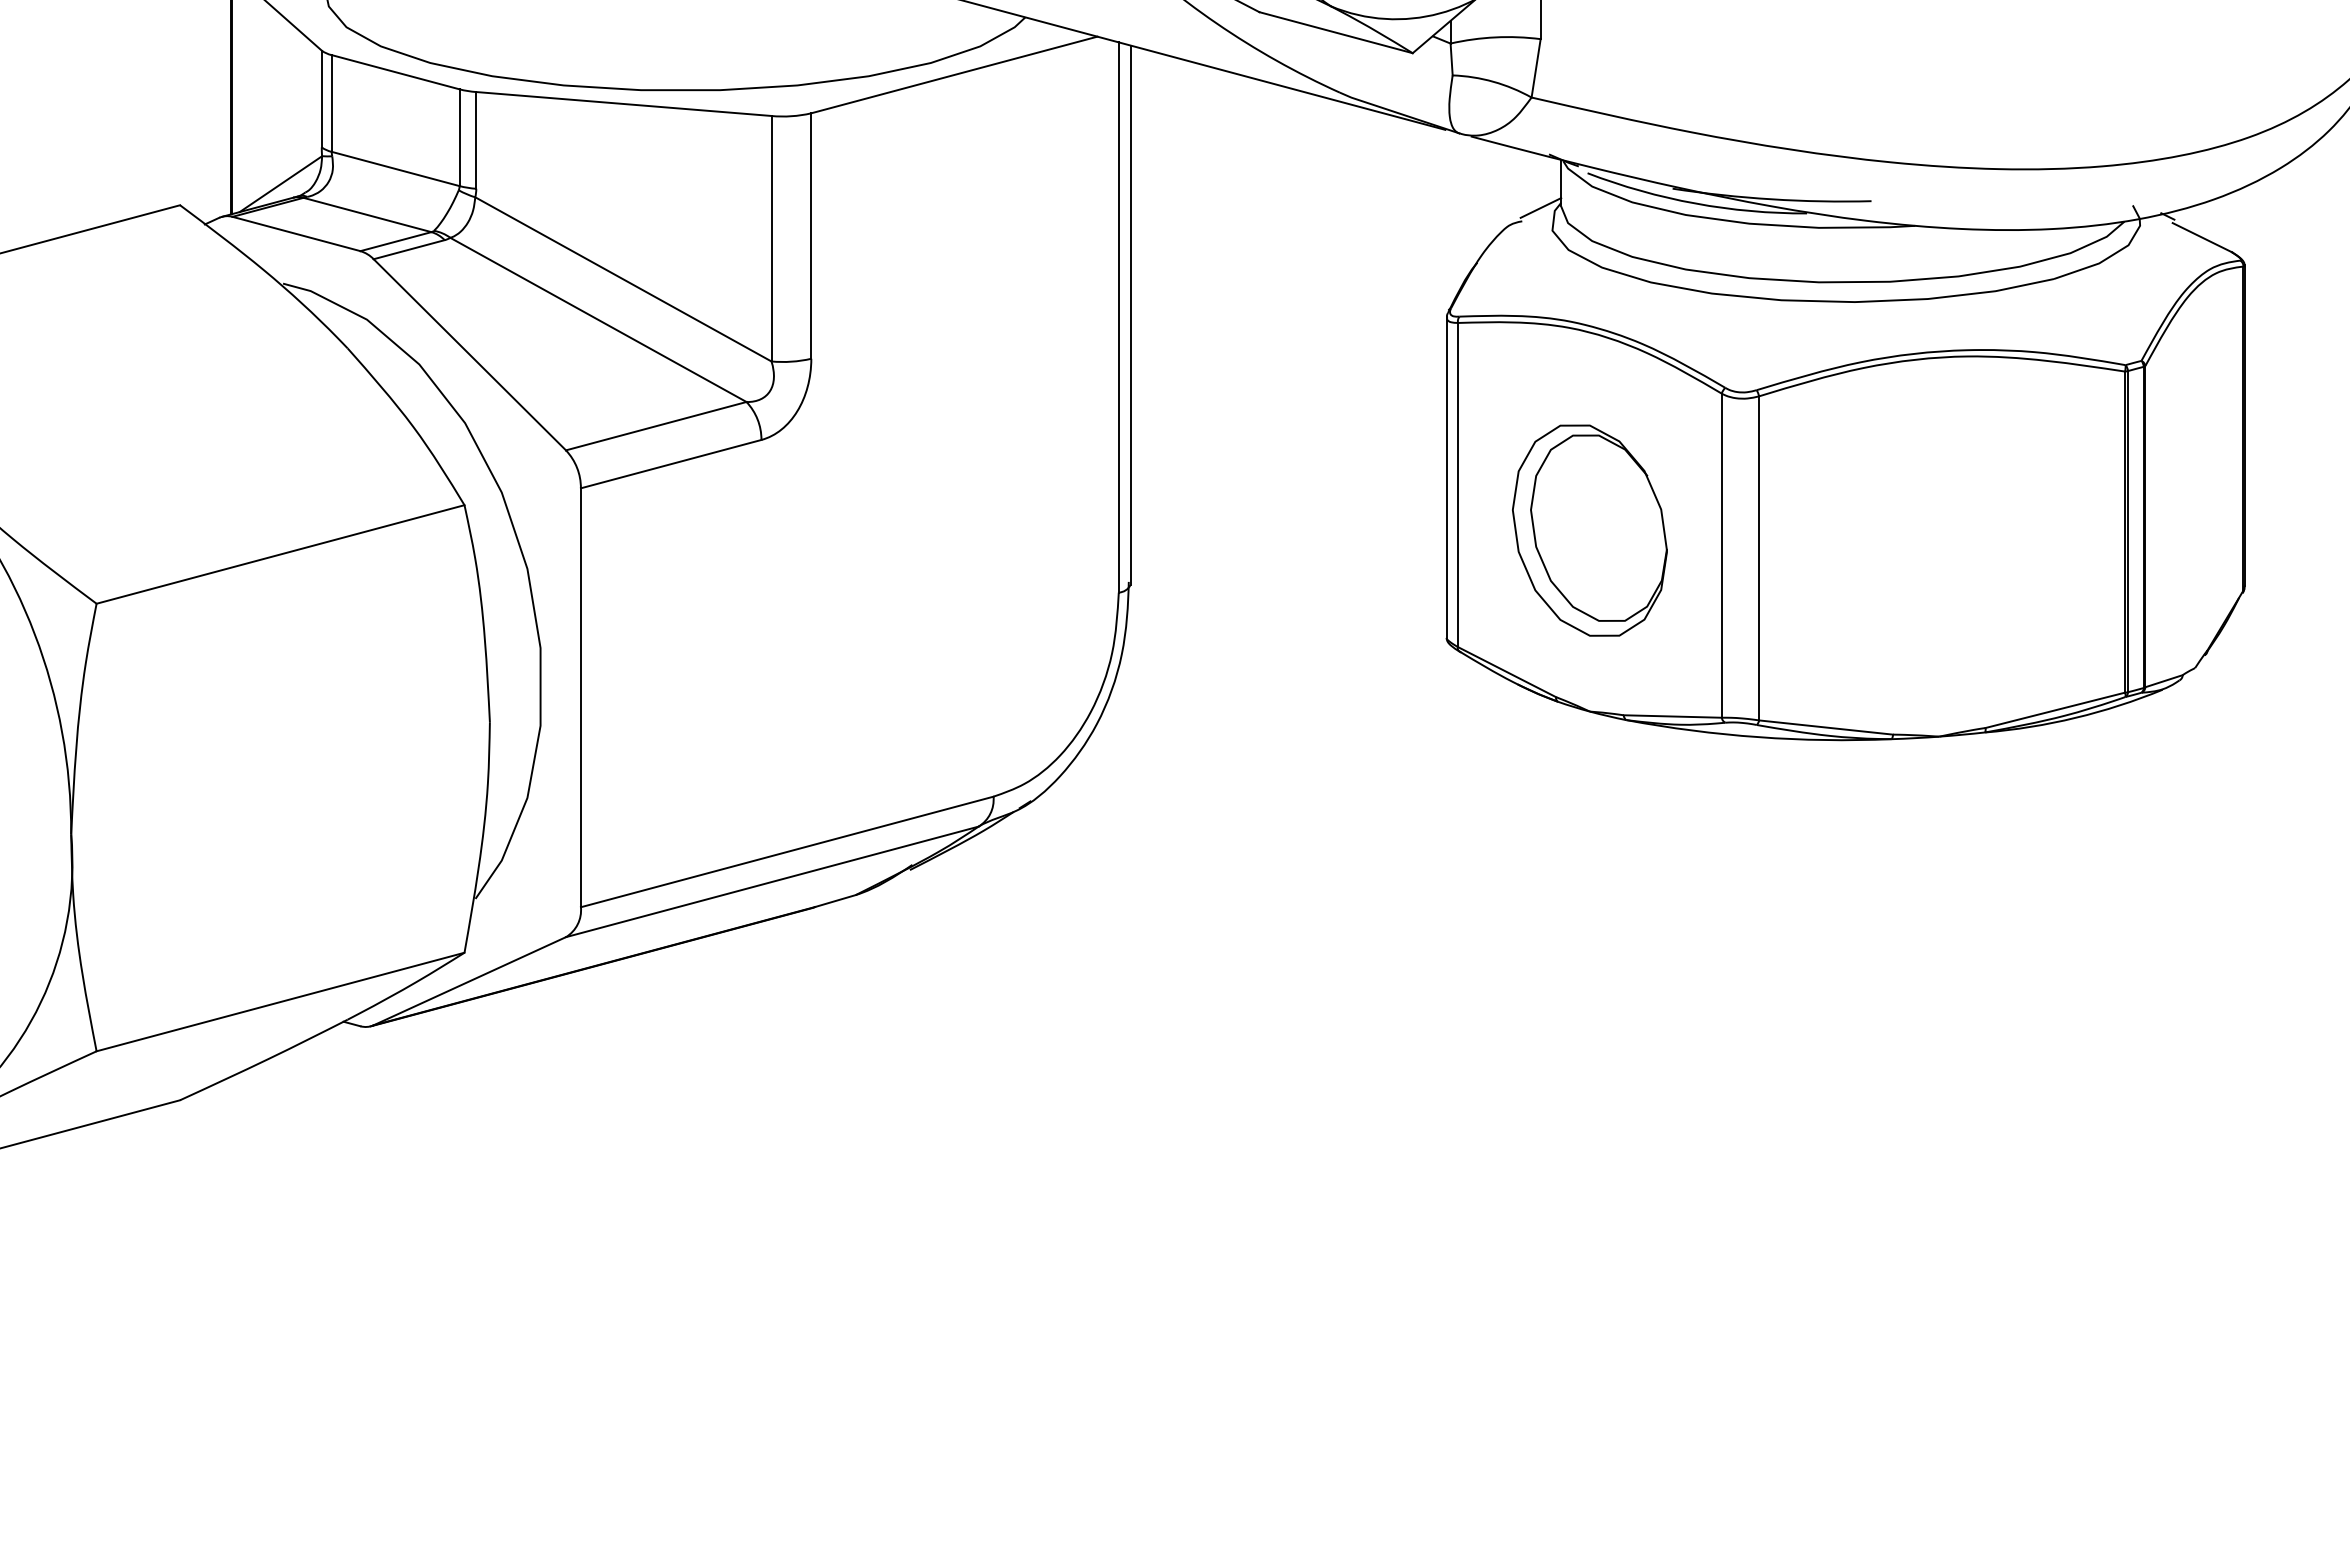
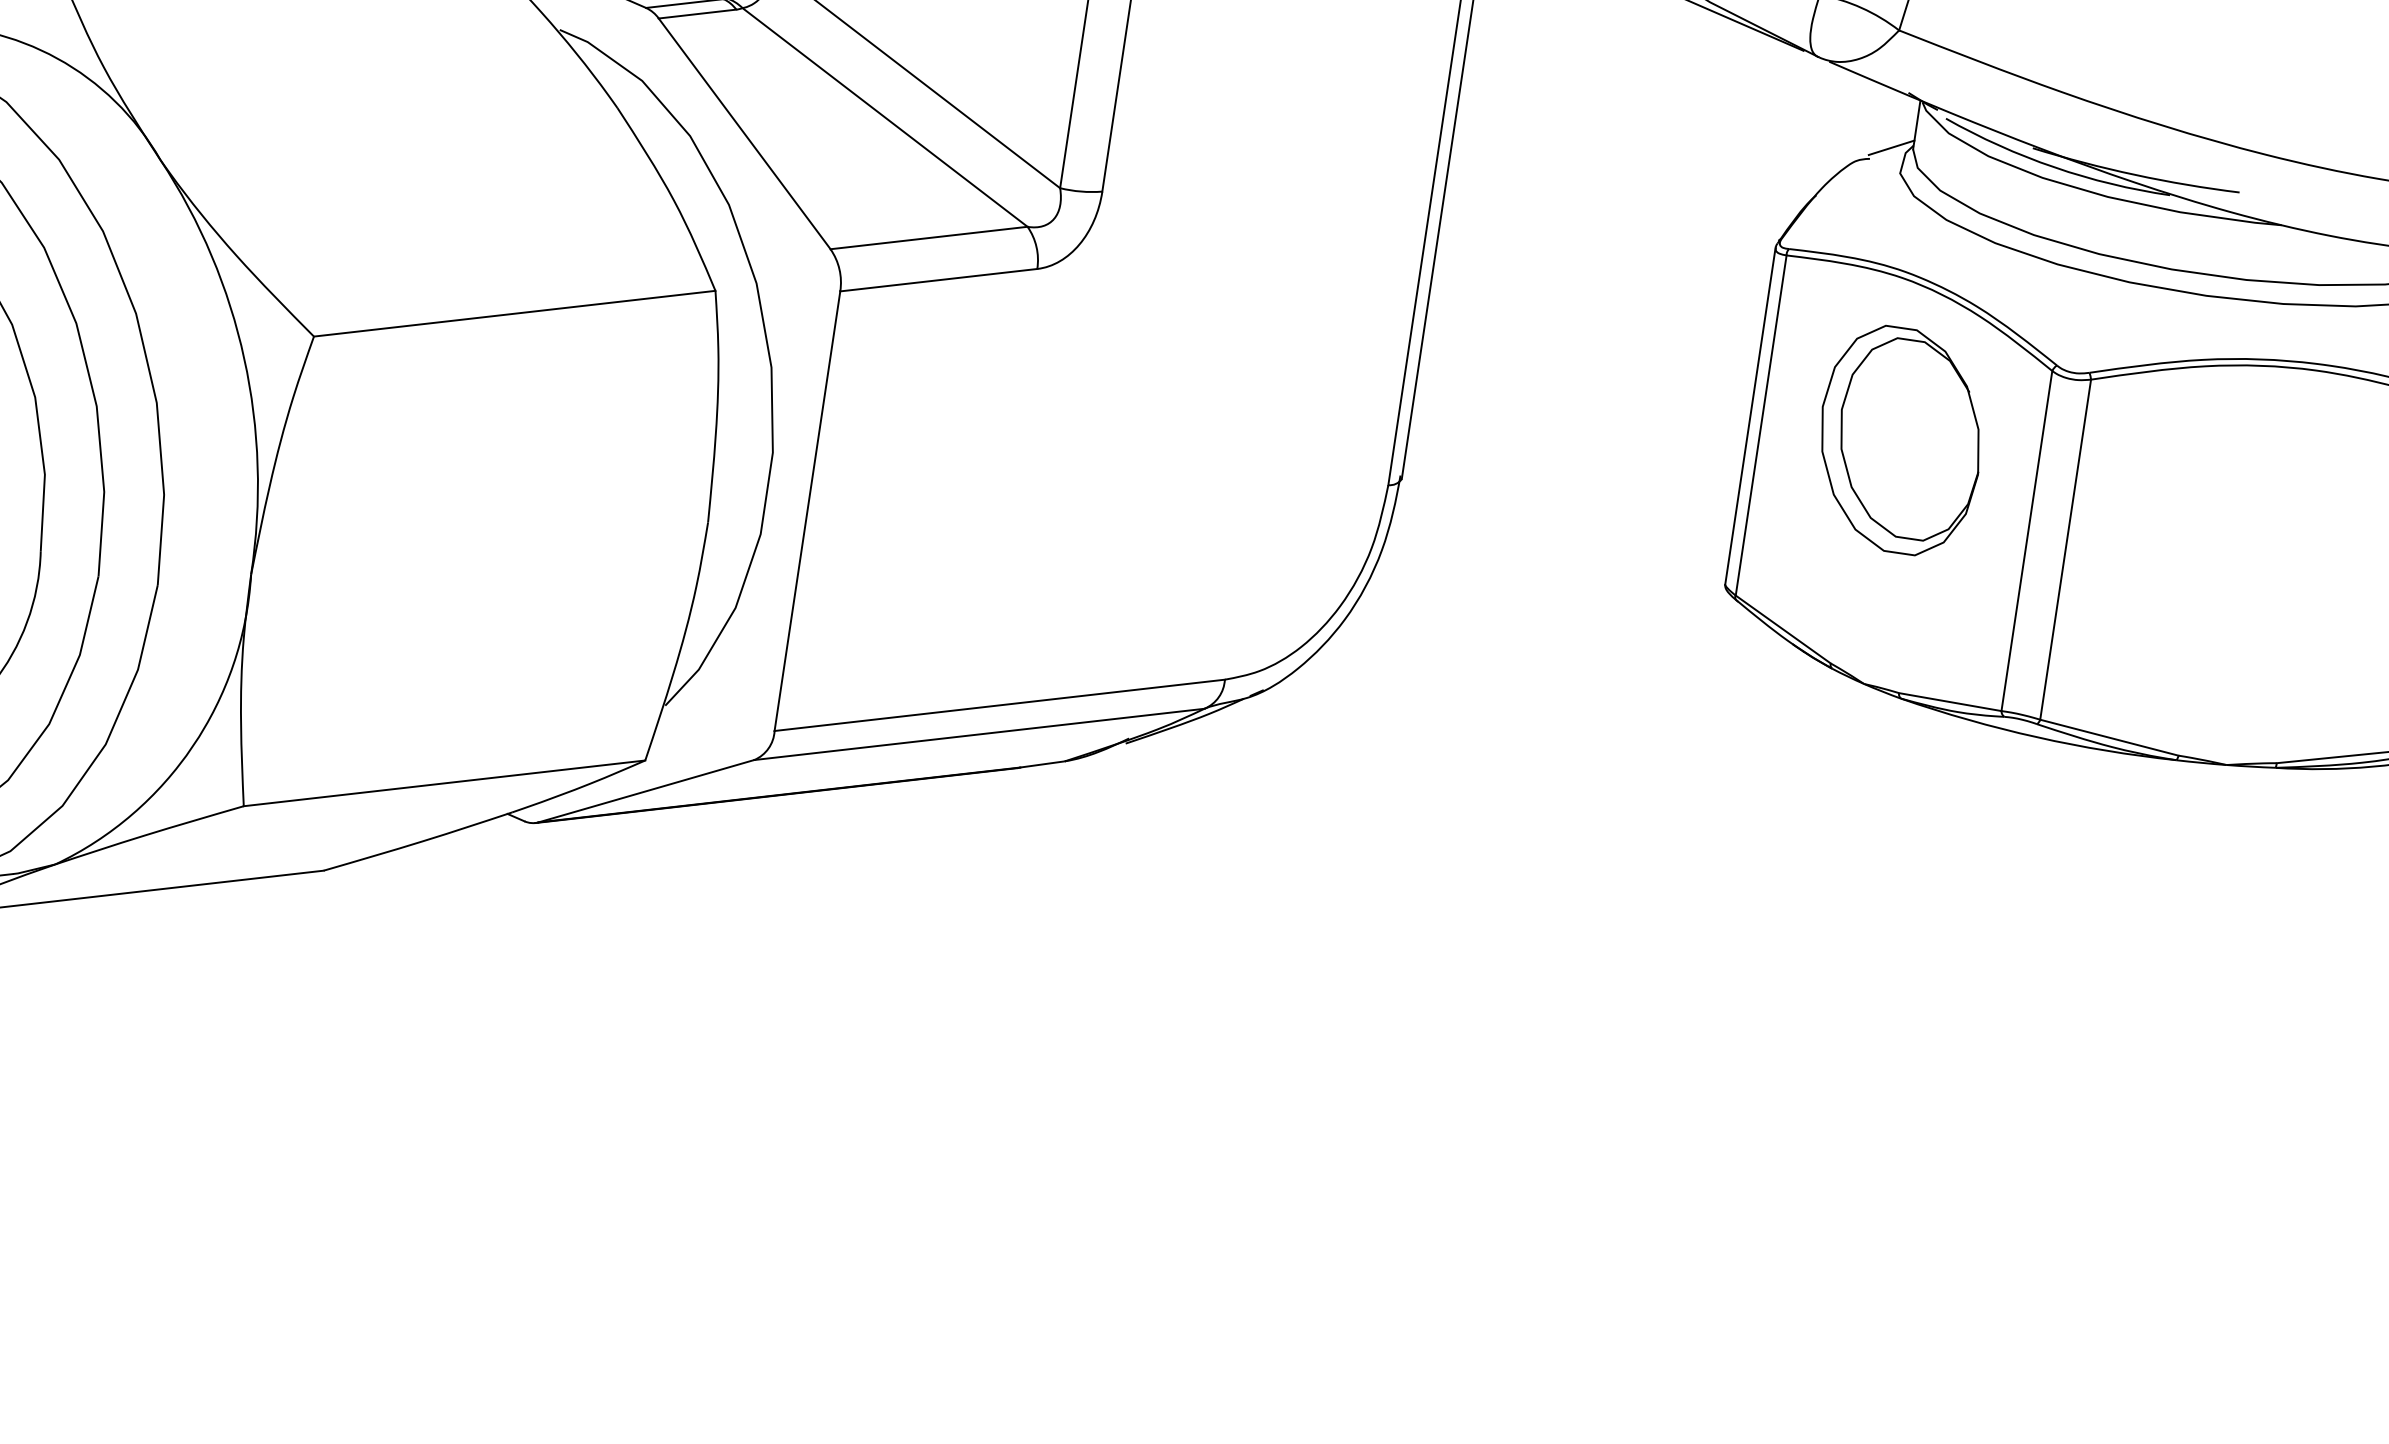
part: (1589, 530) -> (1900, 440), moved

